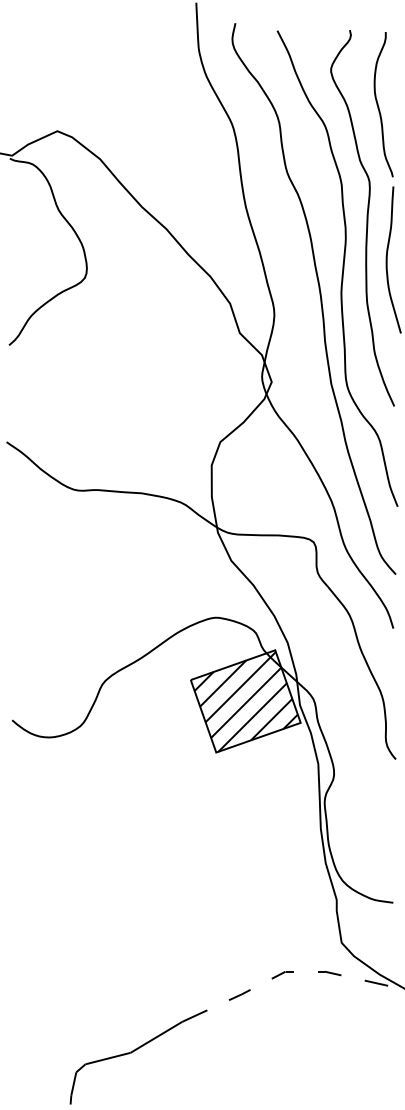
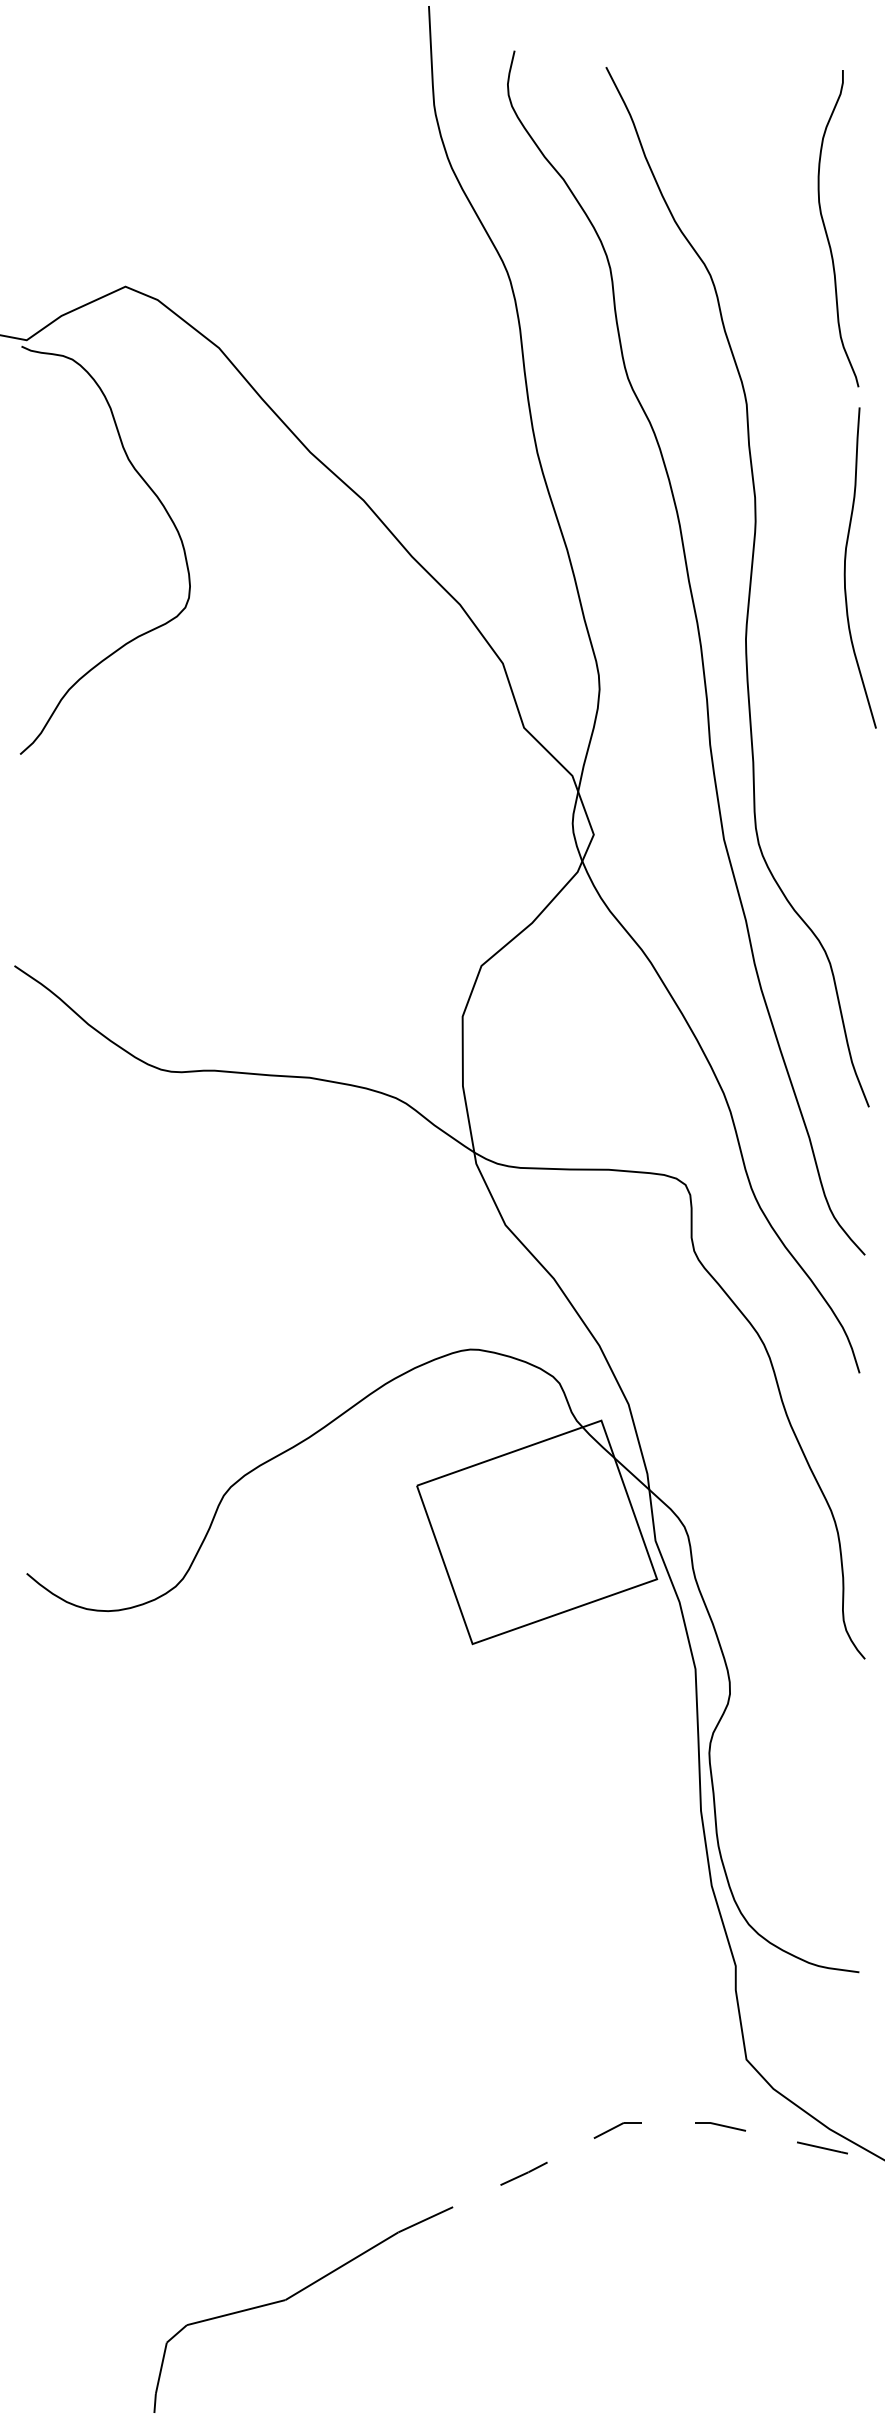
curve: (366, 218) -> (800, 477), removed
hatch: (245, 701) -> (536, 1532), removed

